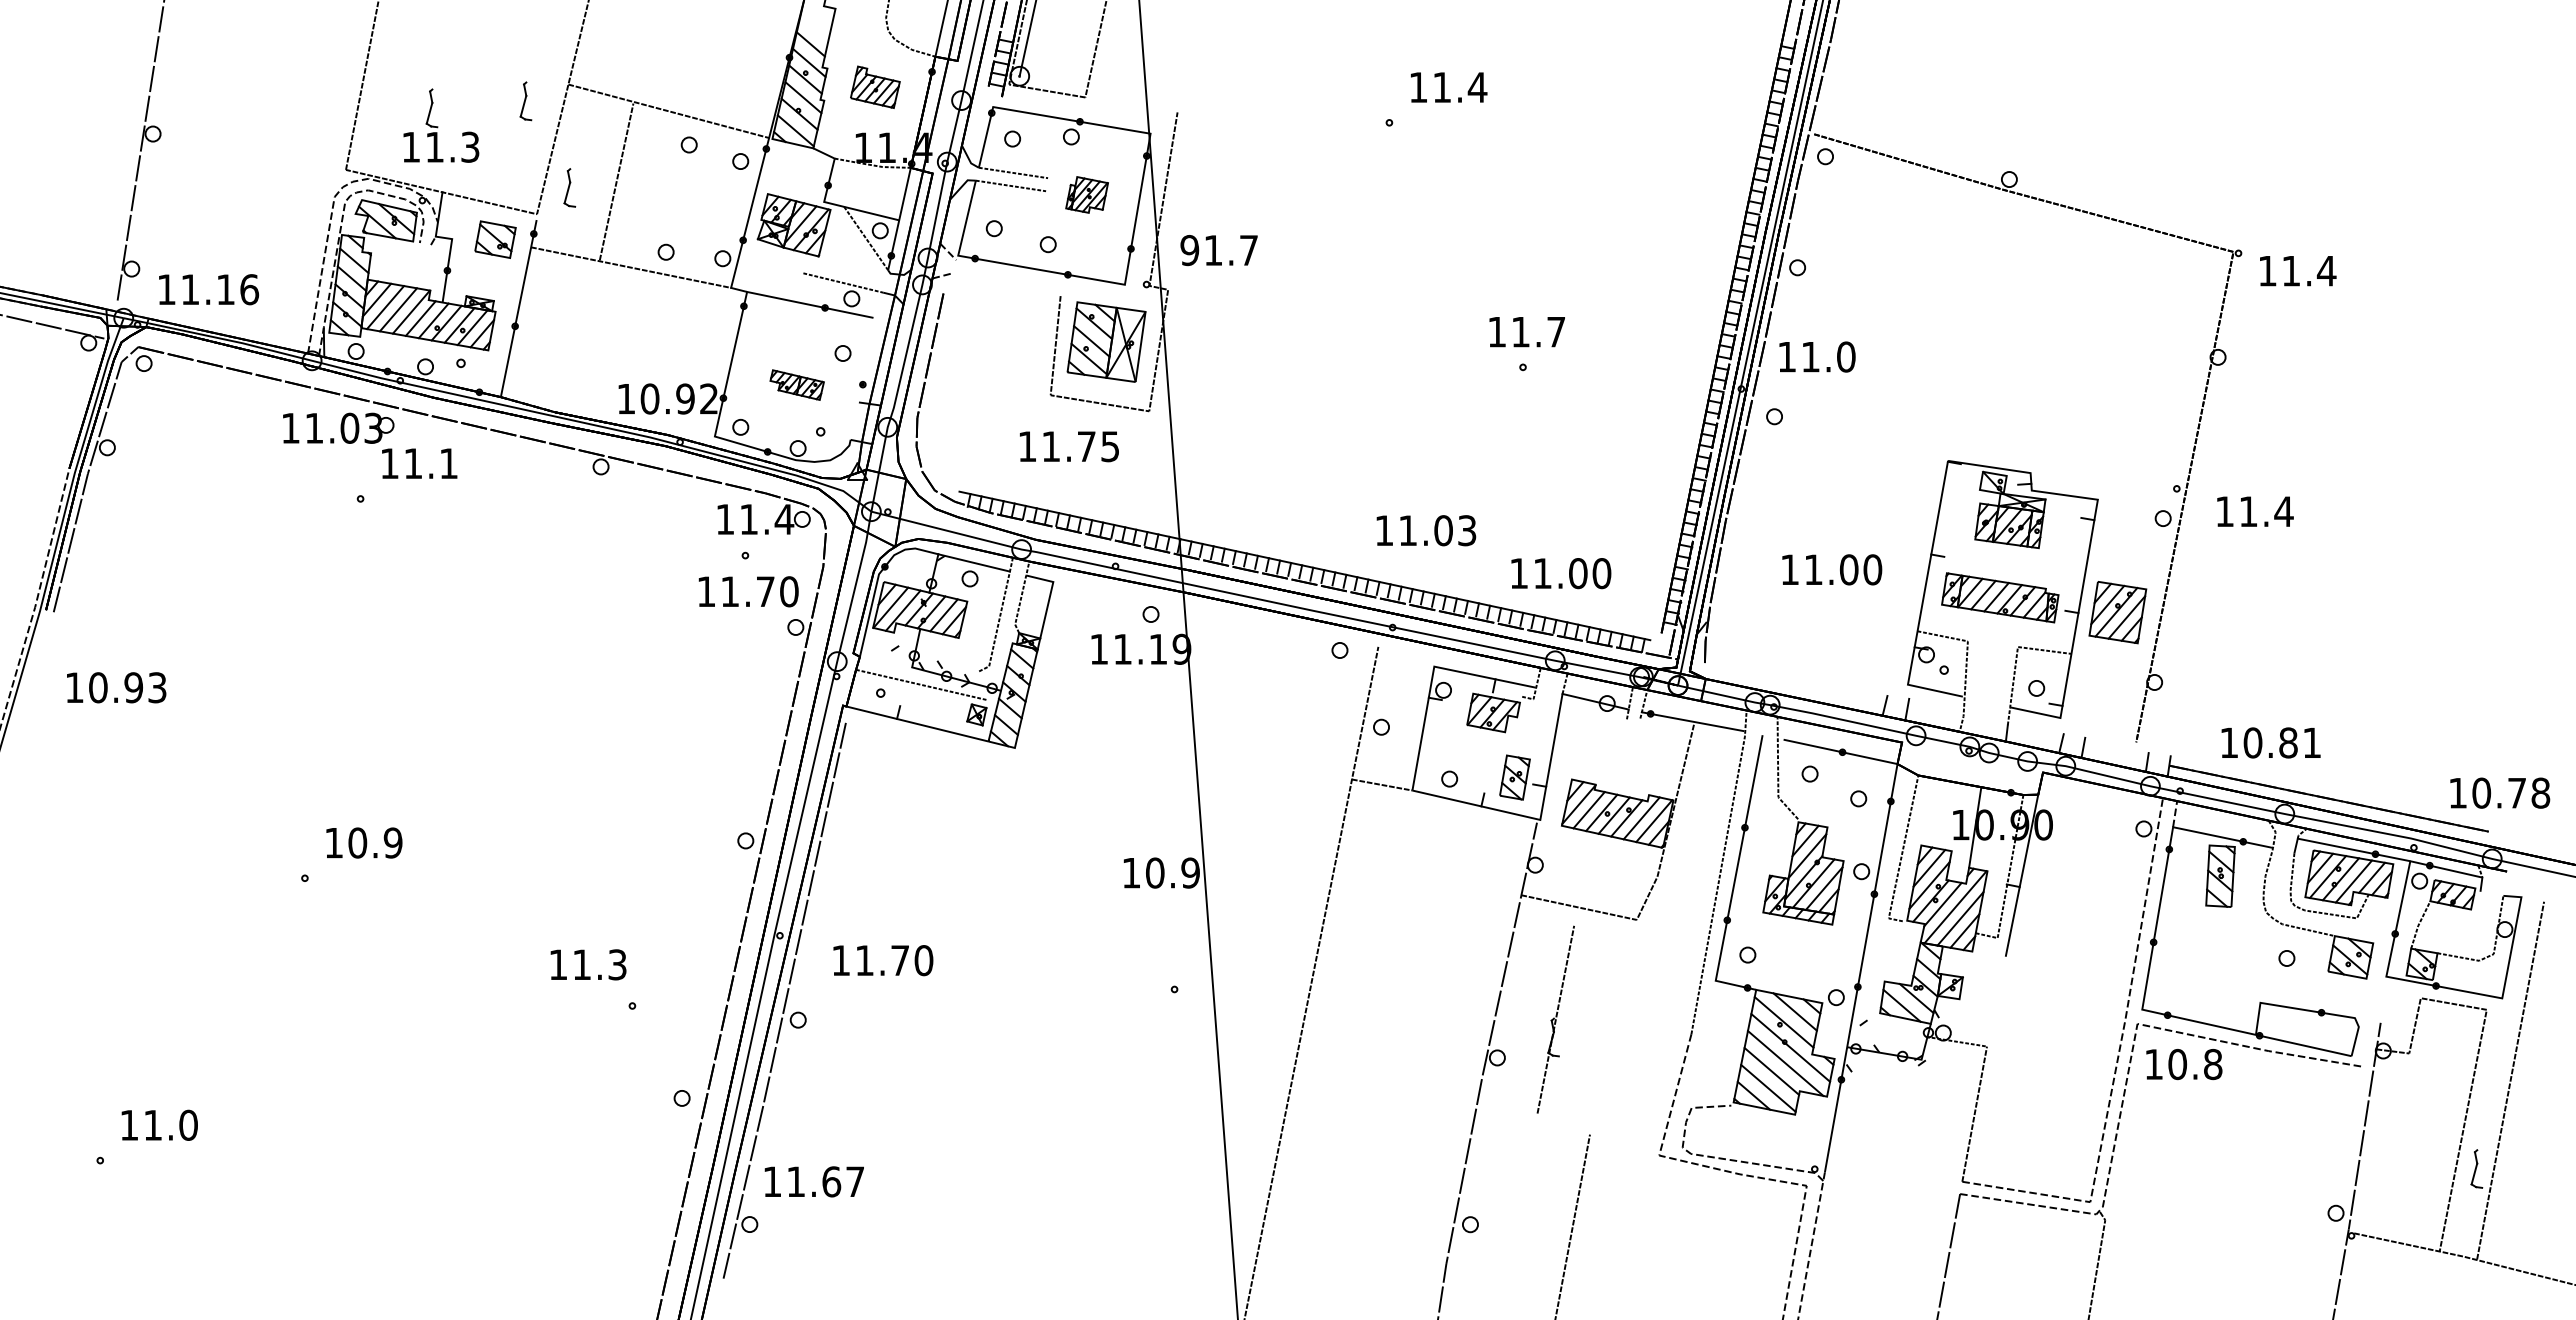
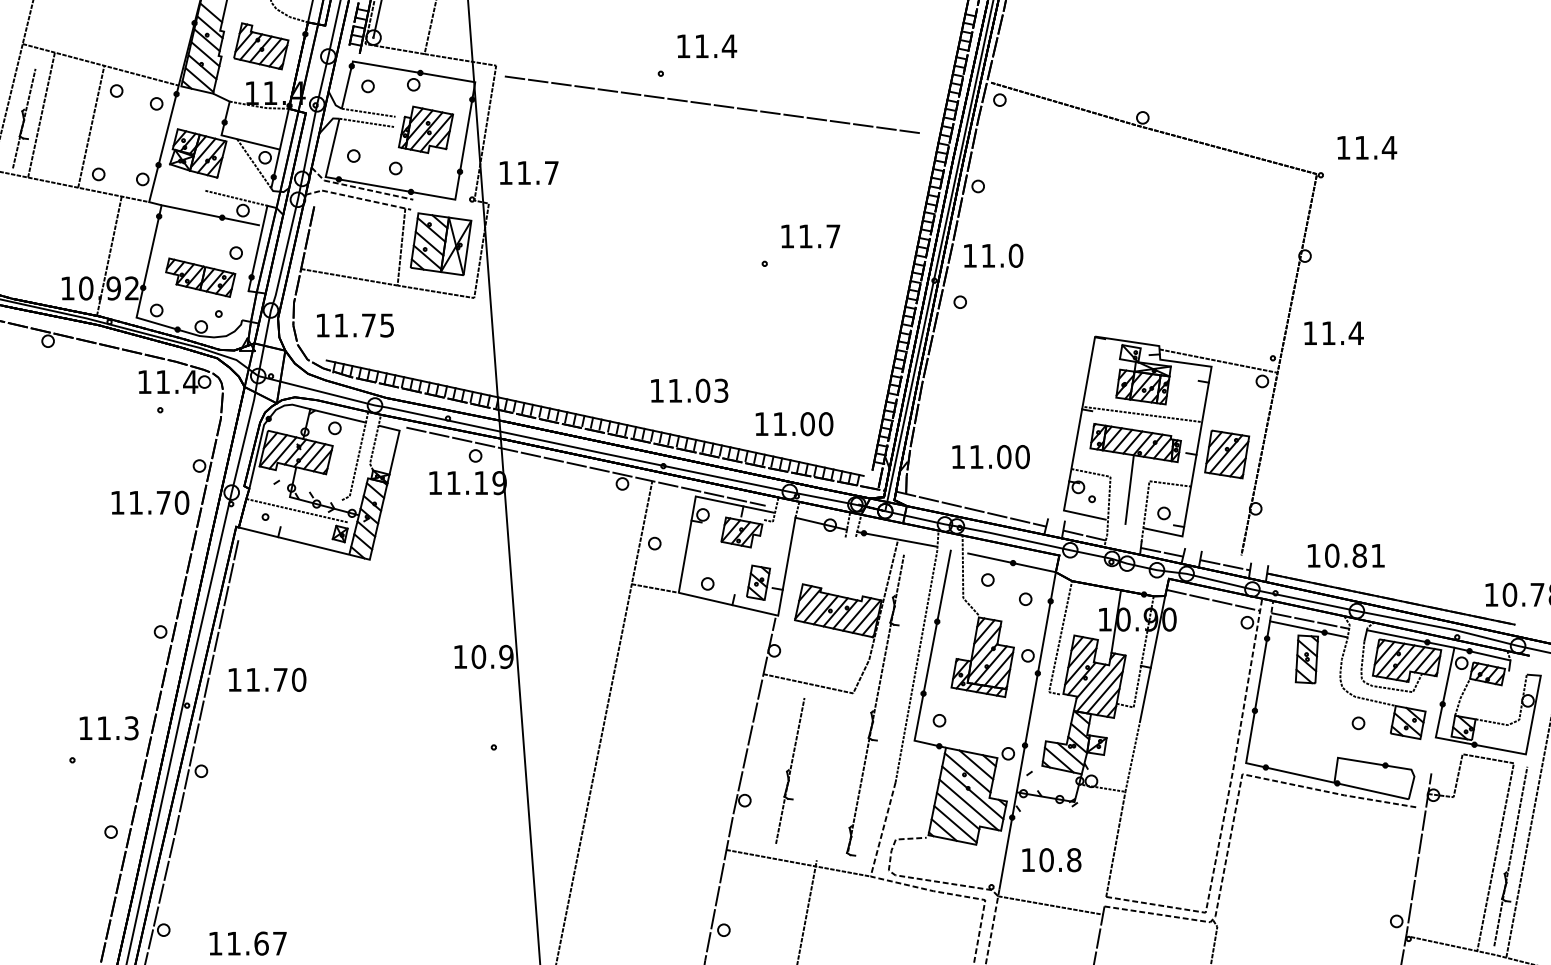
part: (875, 86) -> (261, 45), size x1.43
line: (1131, 104) -> (460, 59), added
line: (1456, 162) -> (713, 104), added
line: (592, 175) -> (41, 114), added
line: (569, 180) -> (23, 118), added
line: (616, 181) -> (91, 126), moved
part: (1086, 194) -> (425, 129), size x1.67
text: (1189, 250) -> (505, 173), 91.7 -> 11.7
text: (2298, 271) -> (1367, 148), moved
line: (1013, 272) -> (368, 190), added
line: (1010, 285) -> (366, 200), added
text: (1526, 332) -> (810, 236), moved
line: (870, 347) -> (257, 248), added
line: (679, 357) -> (109, 256), added
part: (796, 384) -> (200, 277), size x1.67
line: (988, 384) -> (349, 277), added
text: (1069, 446) -> (355, 325), moved
line: (2106, 492) -> (1218, 361), added
text: (2255, 511) -> (1334, 333), moved
line: (2009, 560) -> (1142, 414), added
text: (1832, 569) -> (991, 456), moved
text: (748, 591) -> (150, 502), moved
line: (1292, 628) -> (585, 466), added
line: (1992, 657) -> (1129, 489), added
line: (1788, 682) -> (971, 508), added
line: (1934, 716) -> (1084, 535), added
line: (2033, 738) -> (1161, 552), added
line: (2115, 754) -> (1225, 564), added
line: (2099, 799) -> (1212, 599), added
line: (2224, 826) -> (1310, 620), added
part: (1664, 935) -> (874, 705), added
text: (883, 960) -> (267, 679), moved
text: (588, 964) -> (109, 728), moved
line: (1996, 1000) -> (1132, 756), added
text: (2184, 1064) -> (1051, 860), moved
line: (2482, 1129) -> (1510, 856), added
line: (1566, 1138) -> (798, 863), added
text: (813, 1181) -> (247, 943), moved
line: (1890, 1192) -> (1050, 905), added

